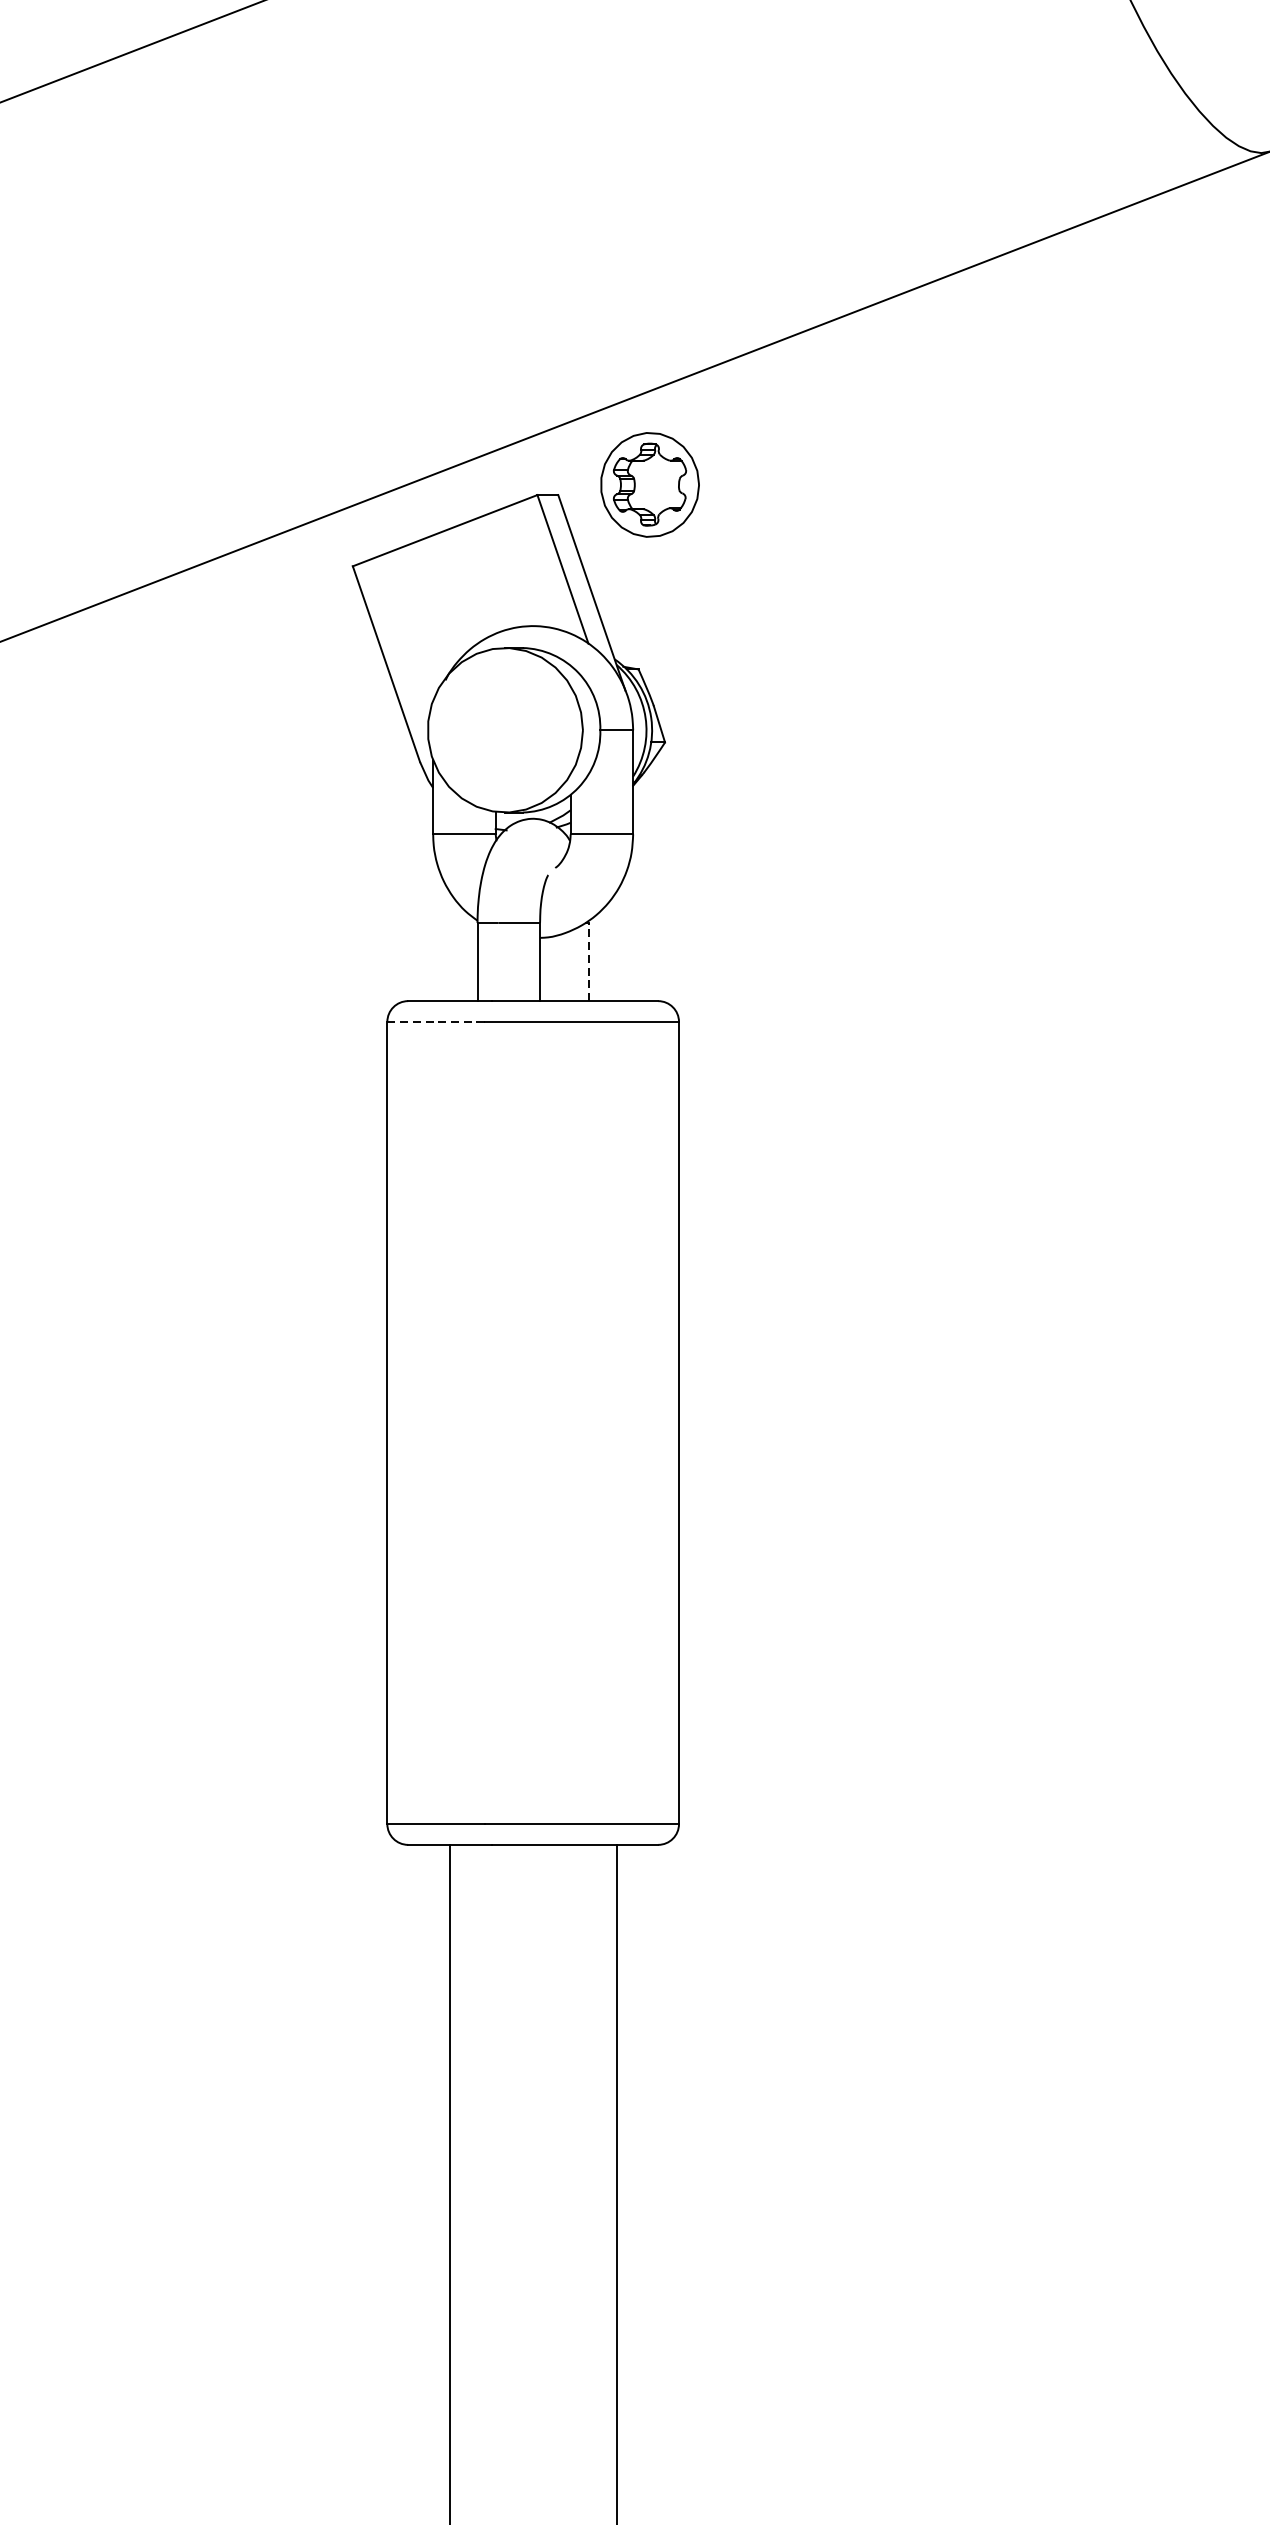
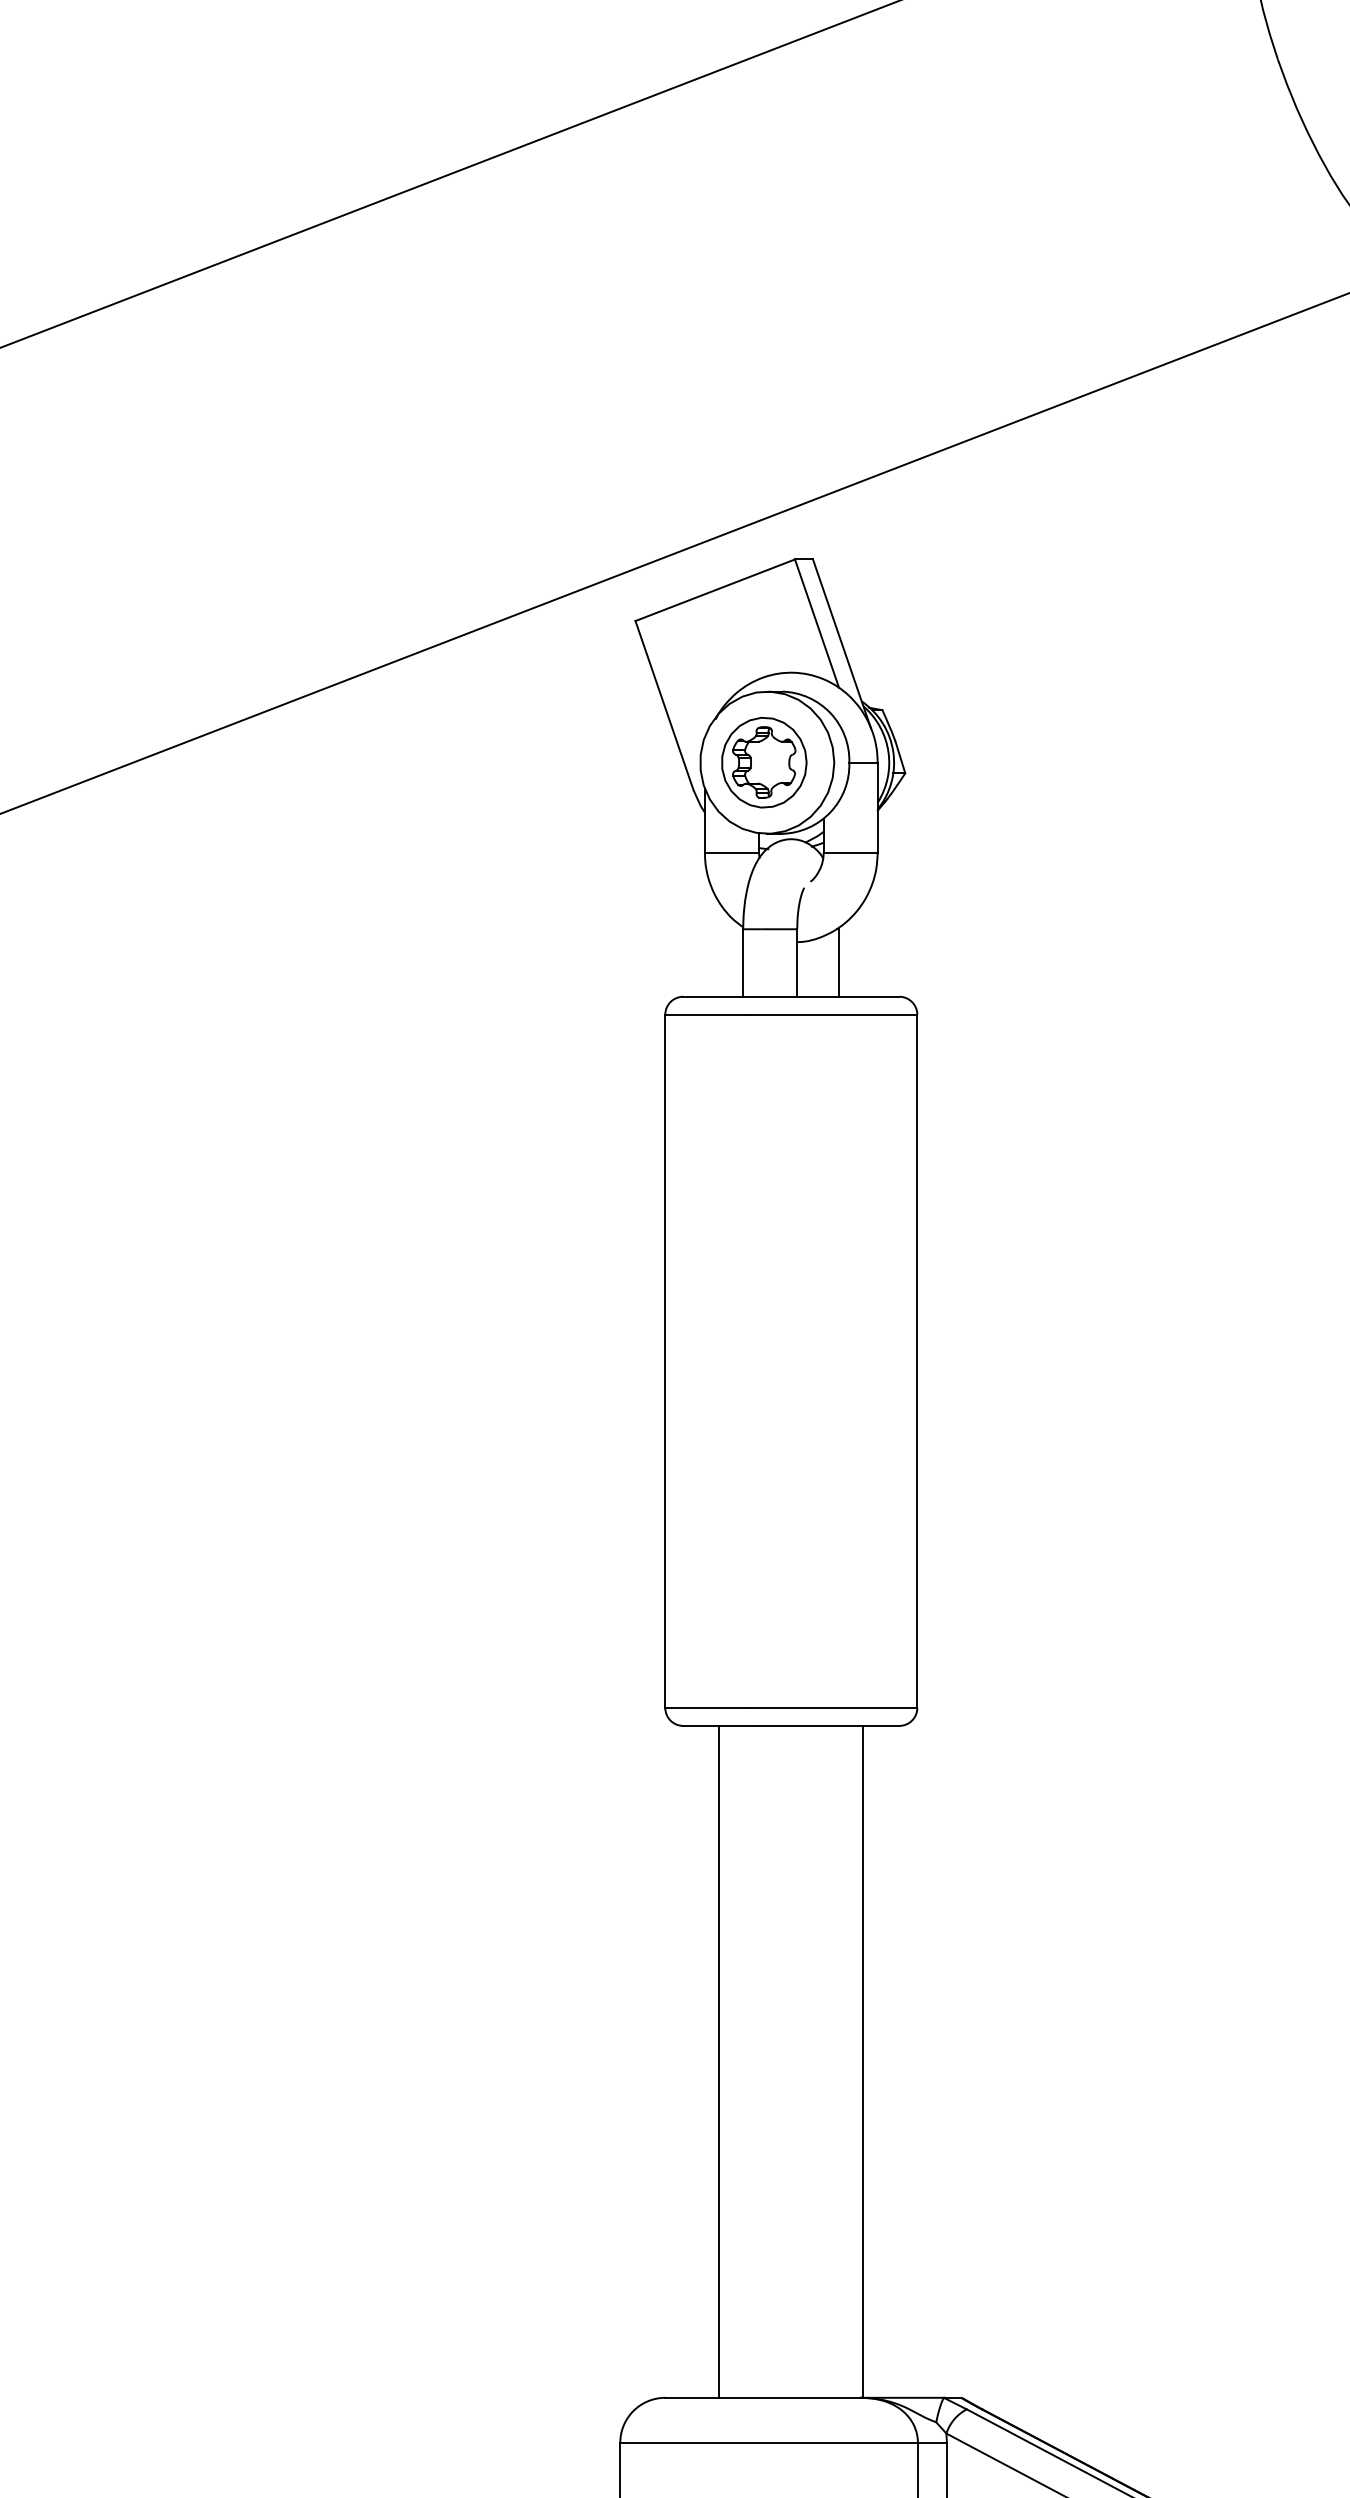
part: (650, 484) -> (764, 762), moved
line: (588, 962) -> (839, 963), dashed -> solid
line: (436, 1021) -> (707, 1014), dashed -> solid

